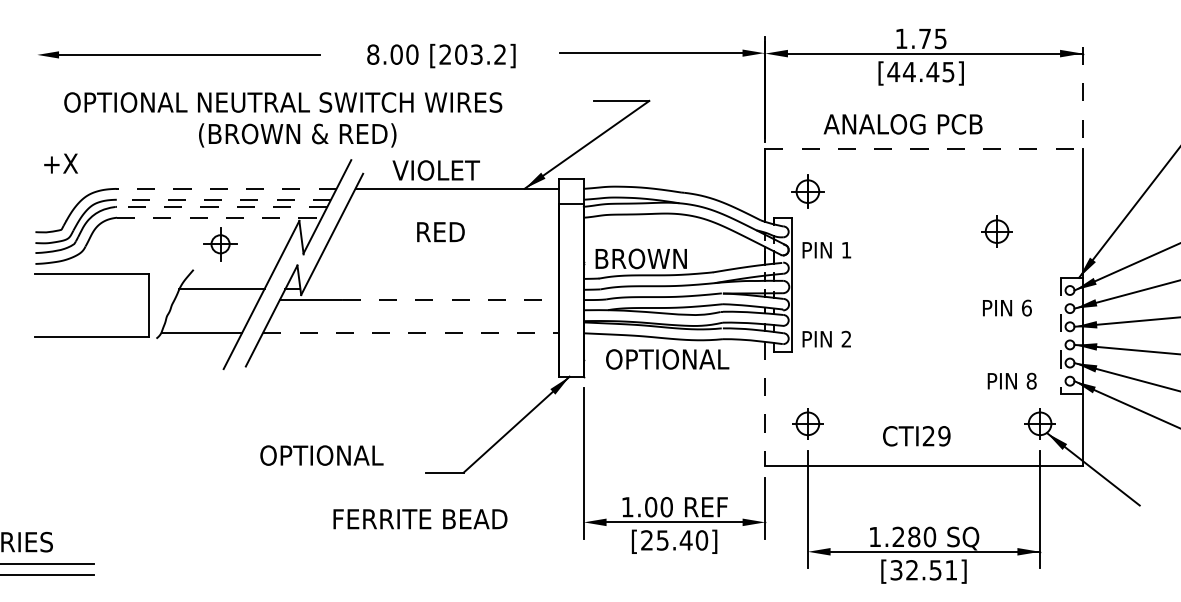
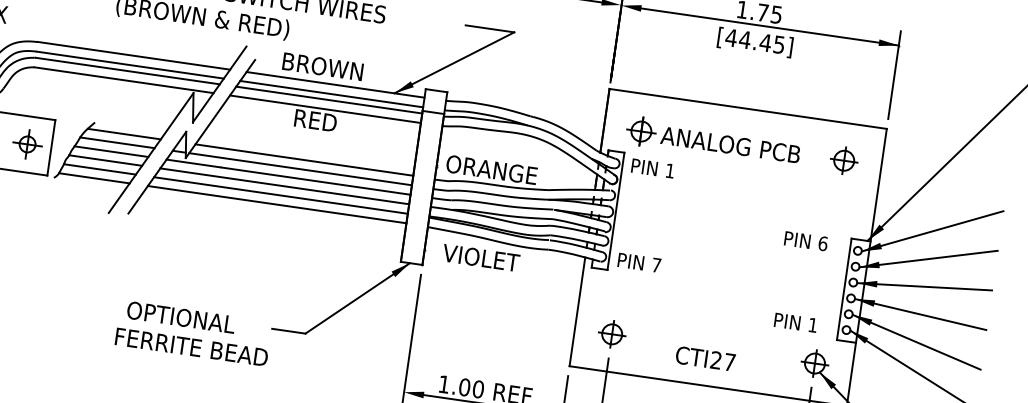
line: (1082, 86) -> (894, 74), dashed -> solid
text: (902, 124) -> (730, 145), moved
line: (924, 149) -> (748, 109), dashed -> solid
text: (438, 170) -> (321, 66), VIOLET -> BROWN
line: (226, 188) -> (133, 55), dashed -> solid
line: (223, 199) -> (129, 64), dashed -> solid
line: (454, 199) -> (331, 93), added
line: (221, 206) -> (127, 70), dashed -> solid
line: (452, 206) -> (329, 99), added
line: (219, 217) -> (124, 80), dashed -> solid
line: (449, 217) -> (325, 109), added
part: (996, 231) -> (843, 160), moved
part: (220, 244) -> (27, 144), moved
text: (826, 250) -> (652, 168), moved
text: (645, 258) -> (491, 169), BROWN -> ORANGE
line: (228, 278) -> (124, 134), added
line: (434, 278) -> (304, 160), added
line: (431, 288) -> (300, 168), added
line: (216, 299) -> (111, 151), added
line: (451, 299) -> (316, 180), dashed -> solid
text: (1007, 307) -> (806, 240), moved
line: (211, 310) -> (105, 160), added
line: (416, 310) -> (284, 186), added
line: (206, 321) -> (99, 169), added
line: (413, 321) -> (280, 195), added
line: (411, 332) -> (277, 204), dashed -> solid
line: (1060, 336) -> (843, 289), dashed -> solid
text: (846, 338) -> (656, 264), 2 -> 7
text: (667, 359) -> (497, 260), OPTIONAL -> VIOLET
text: (1031, 380) -> (812, 324), 8 -> 1
line: (765, 404) -> (577, 312), dashed -> solid
text: (944, 436) -> (729, 362), CTI29 -> CTI27
text: (321, 455) -> (180, 317), moved
text: (420, 519) -> (191, 347), moved

